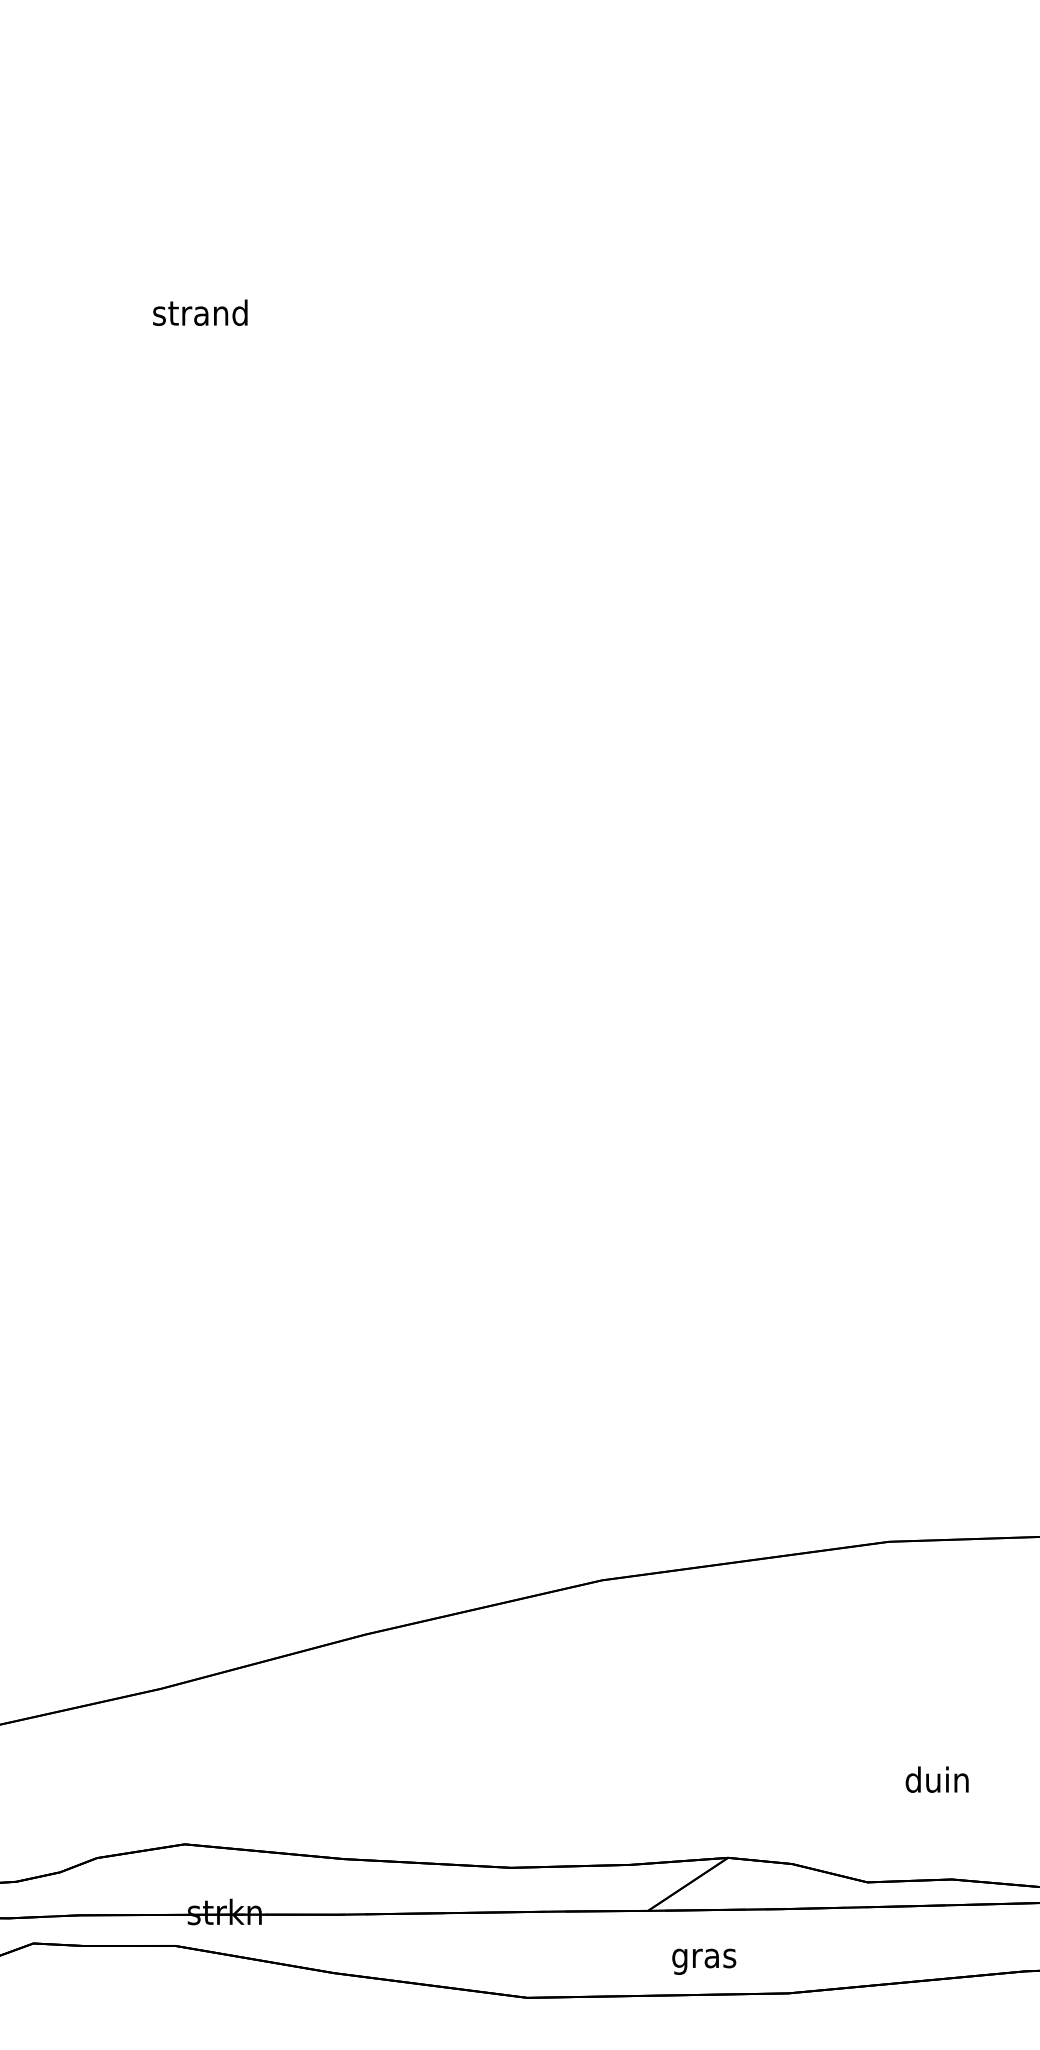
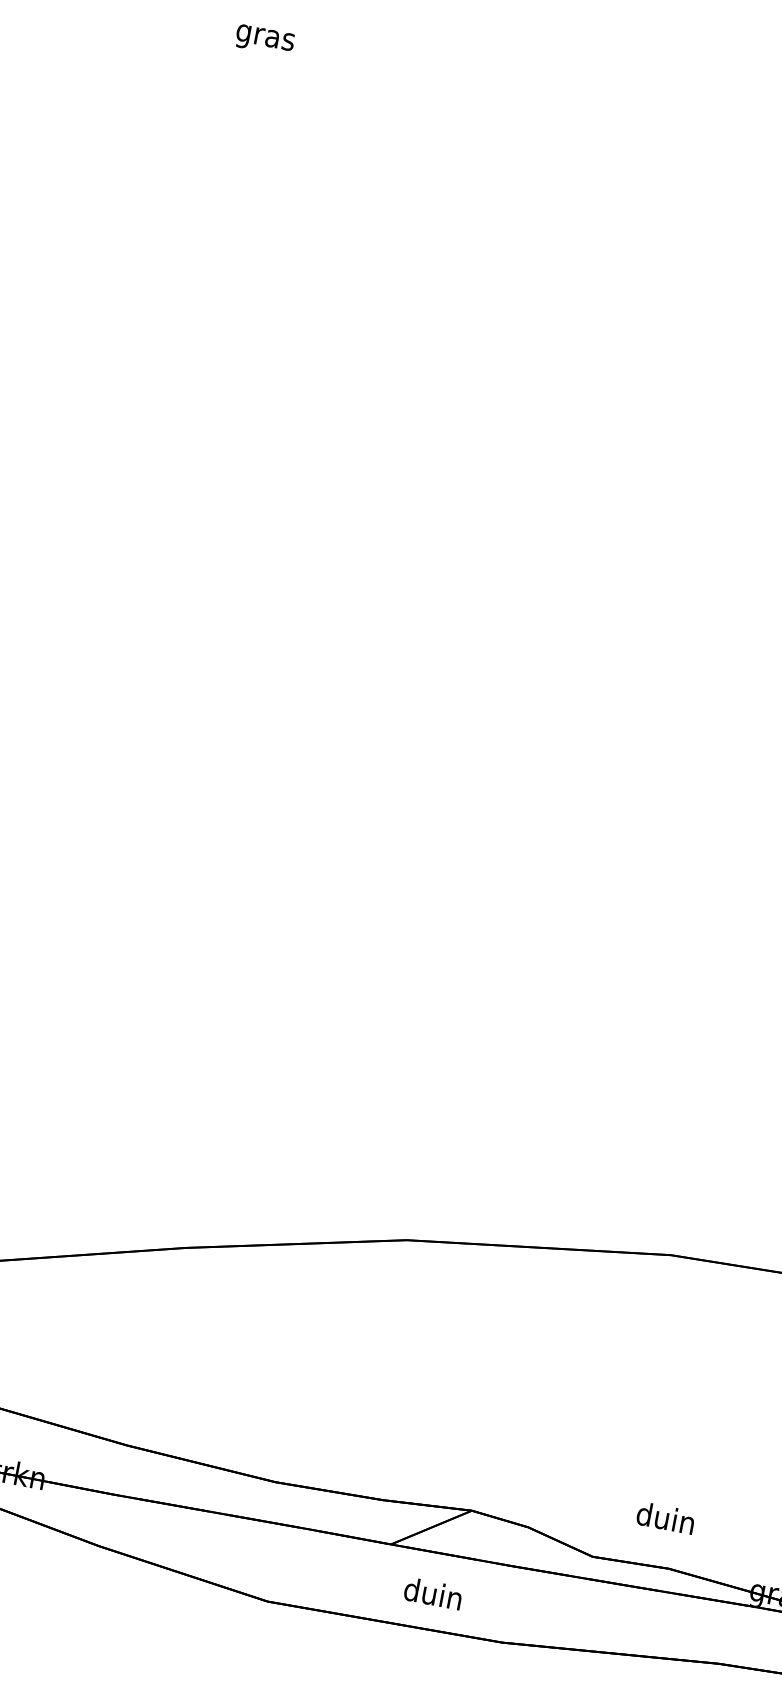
text: (200, 315) -> (265, 36), strand -> gras
text: (936, 1779) -> (665, 1517), moved
text: (704, 1957) -> (433, 1595), gras -> duin

